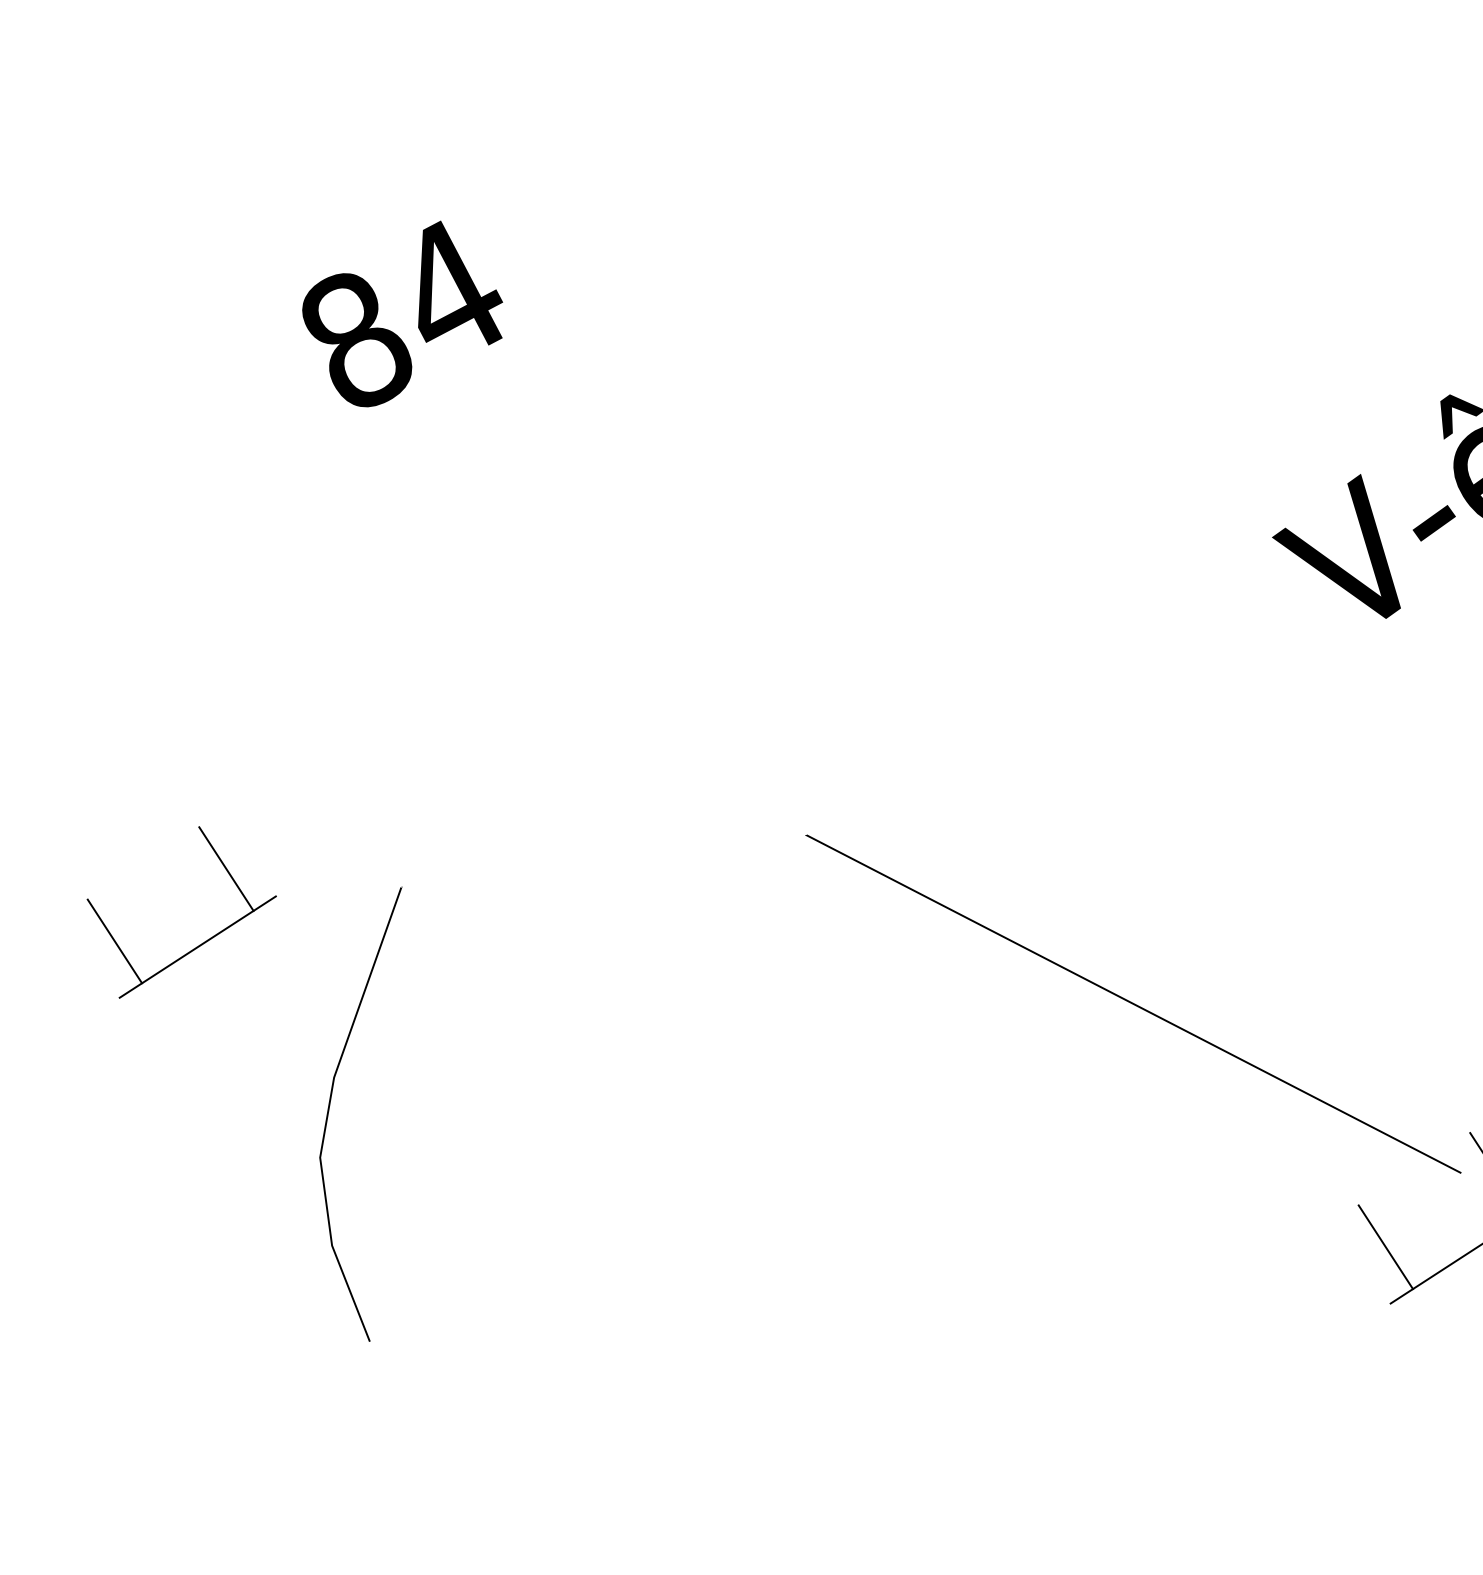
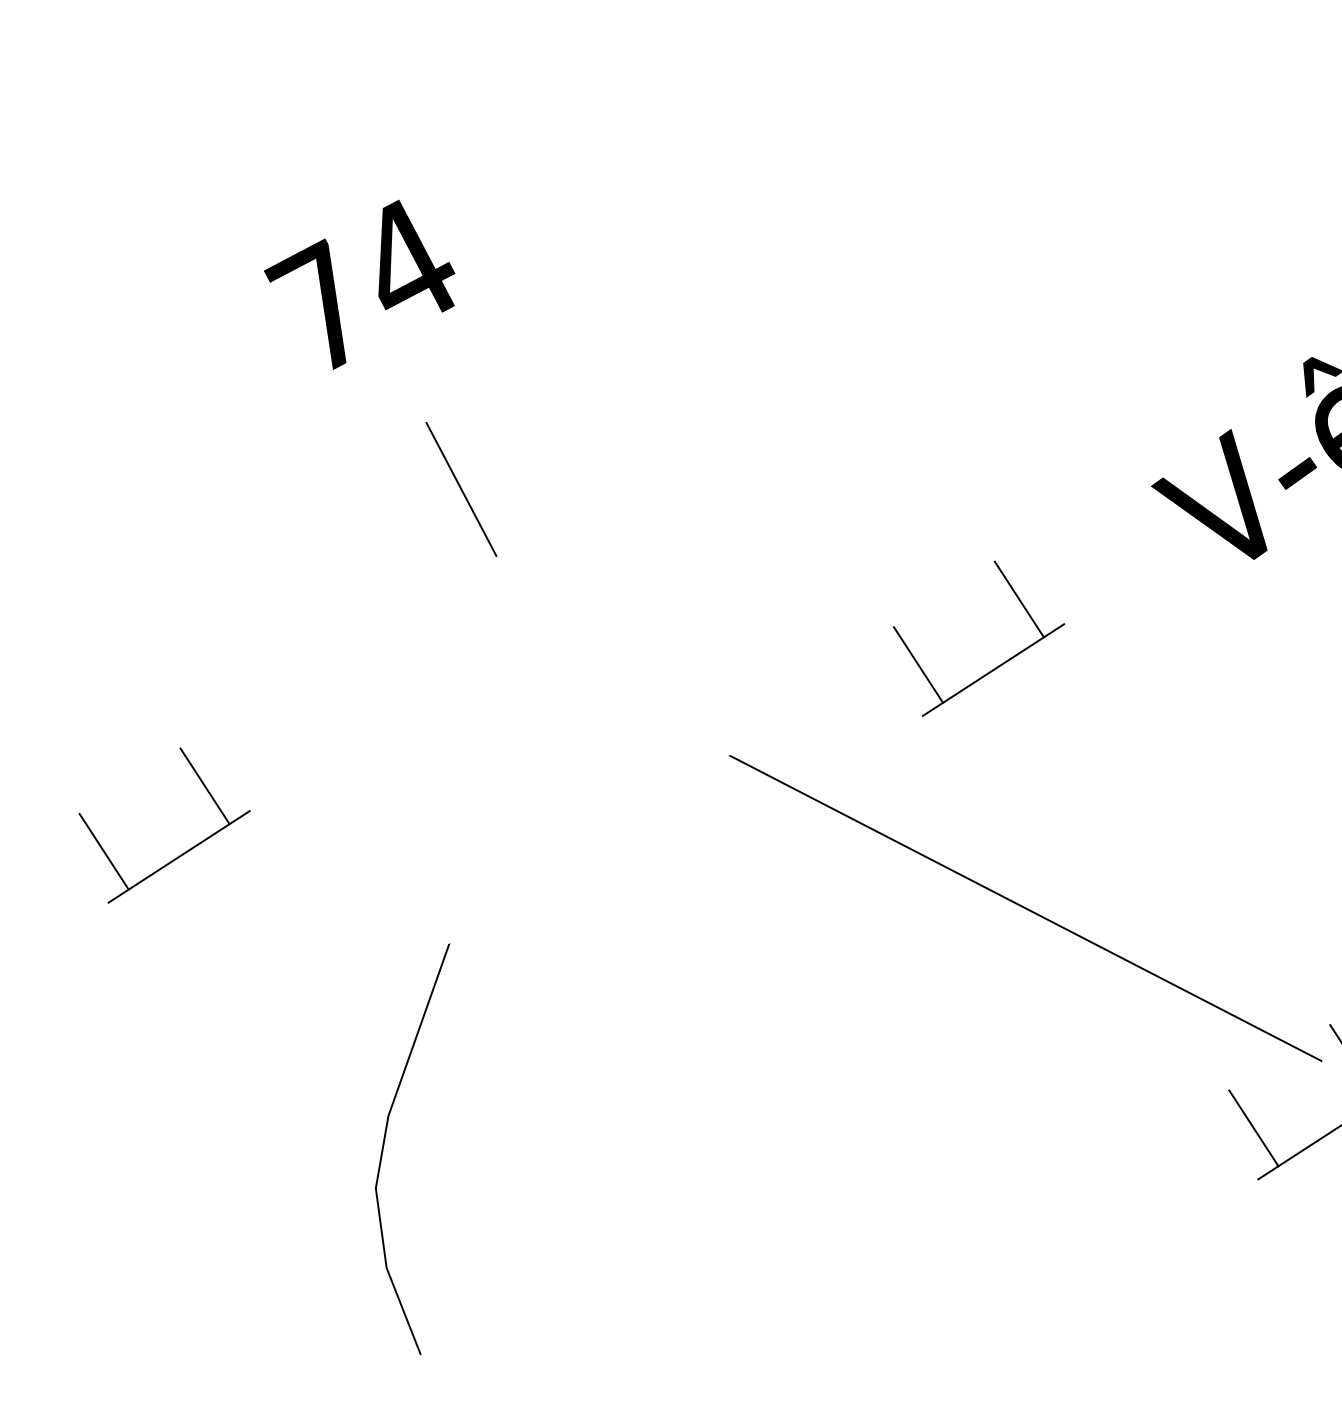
text: (351, 335) -> (318, 303), 84 -> 74
line: (509, 540) -> (461, 489), added
part: (1103, 735) -> (998, 665), added
curve: (329, 1111) -> (384, 1146), moved

